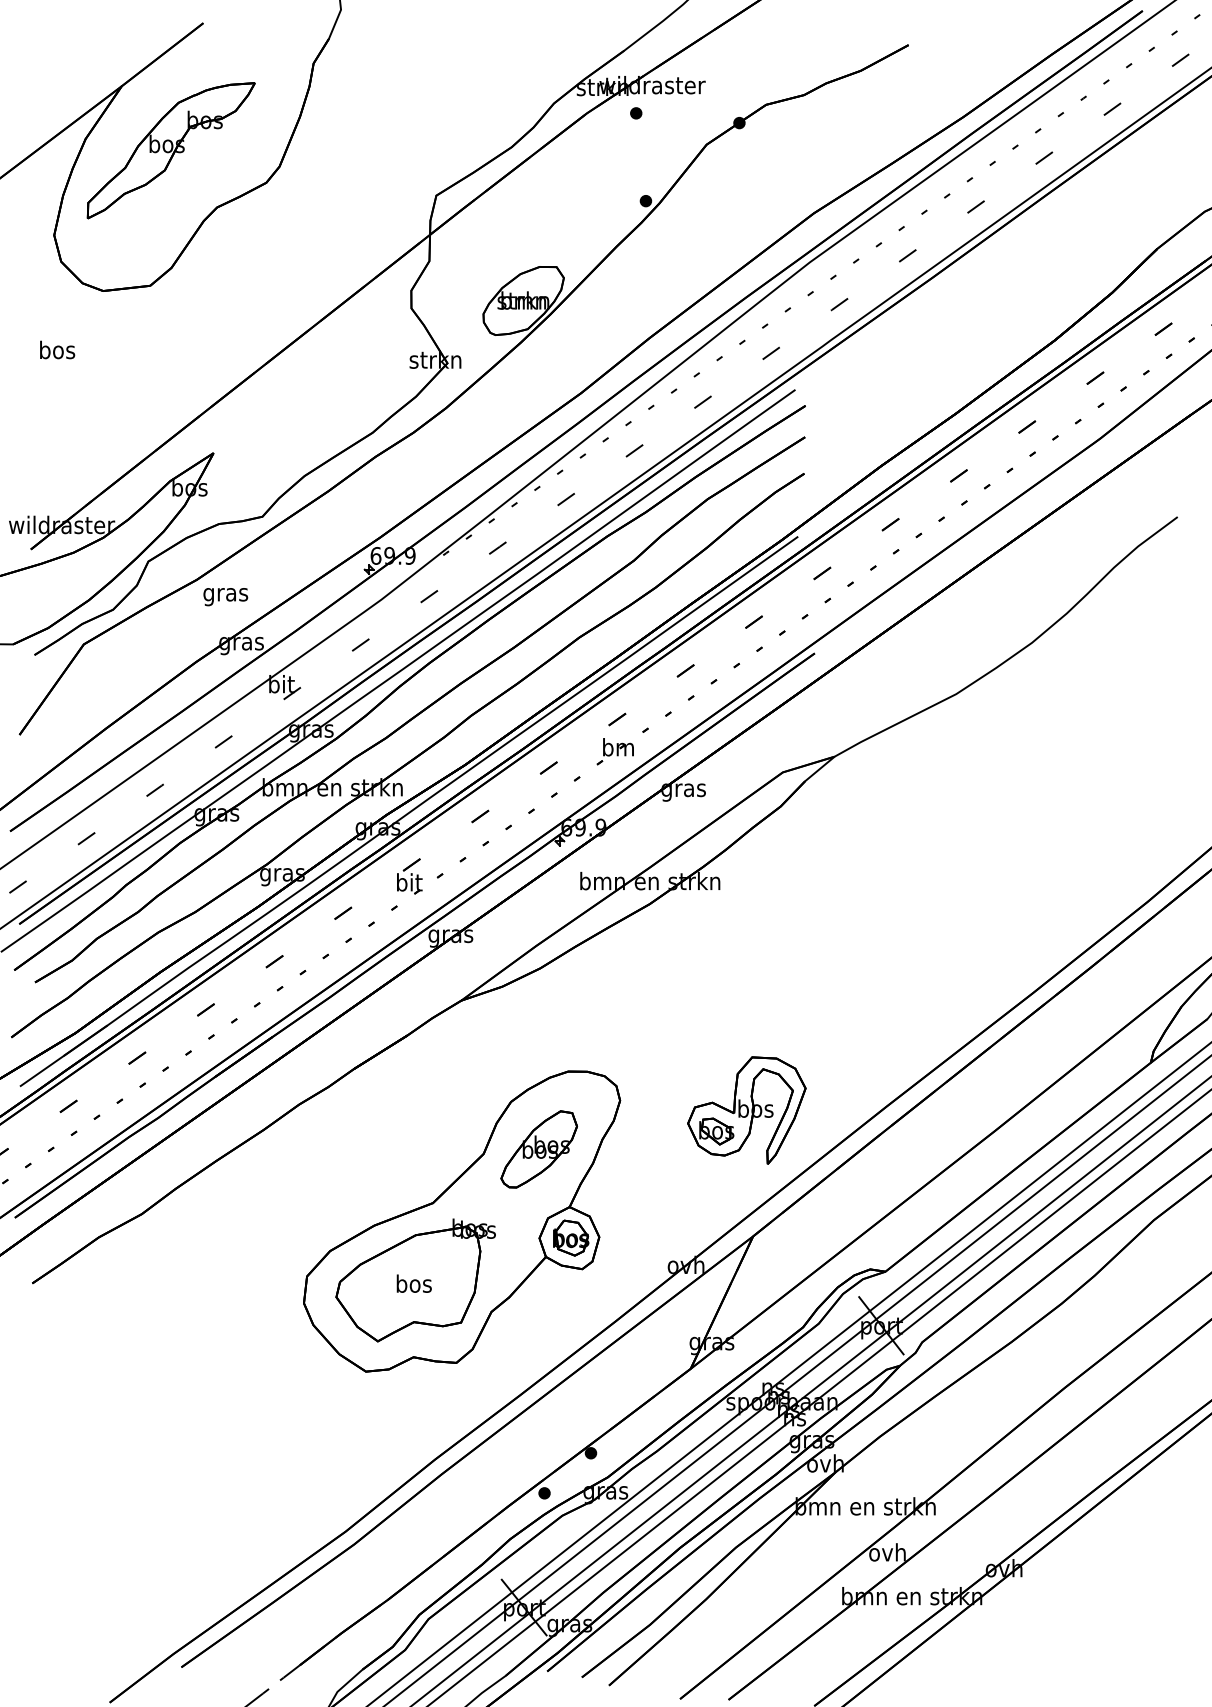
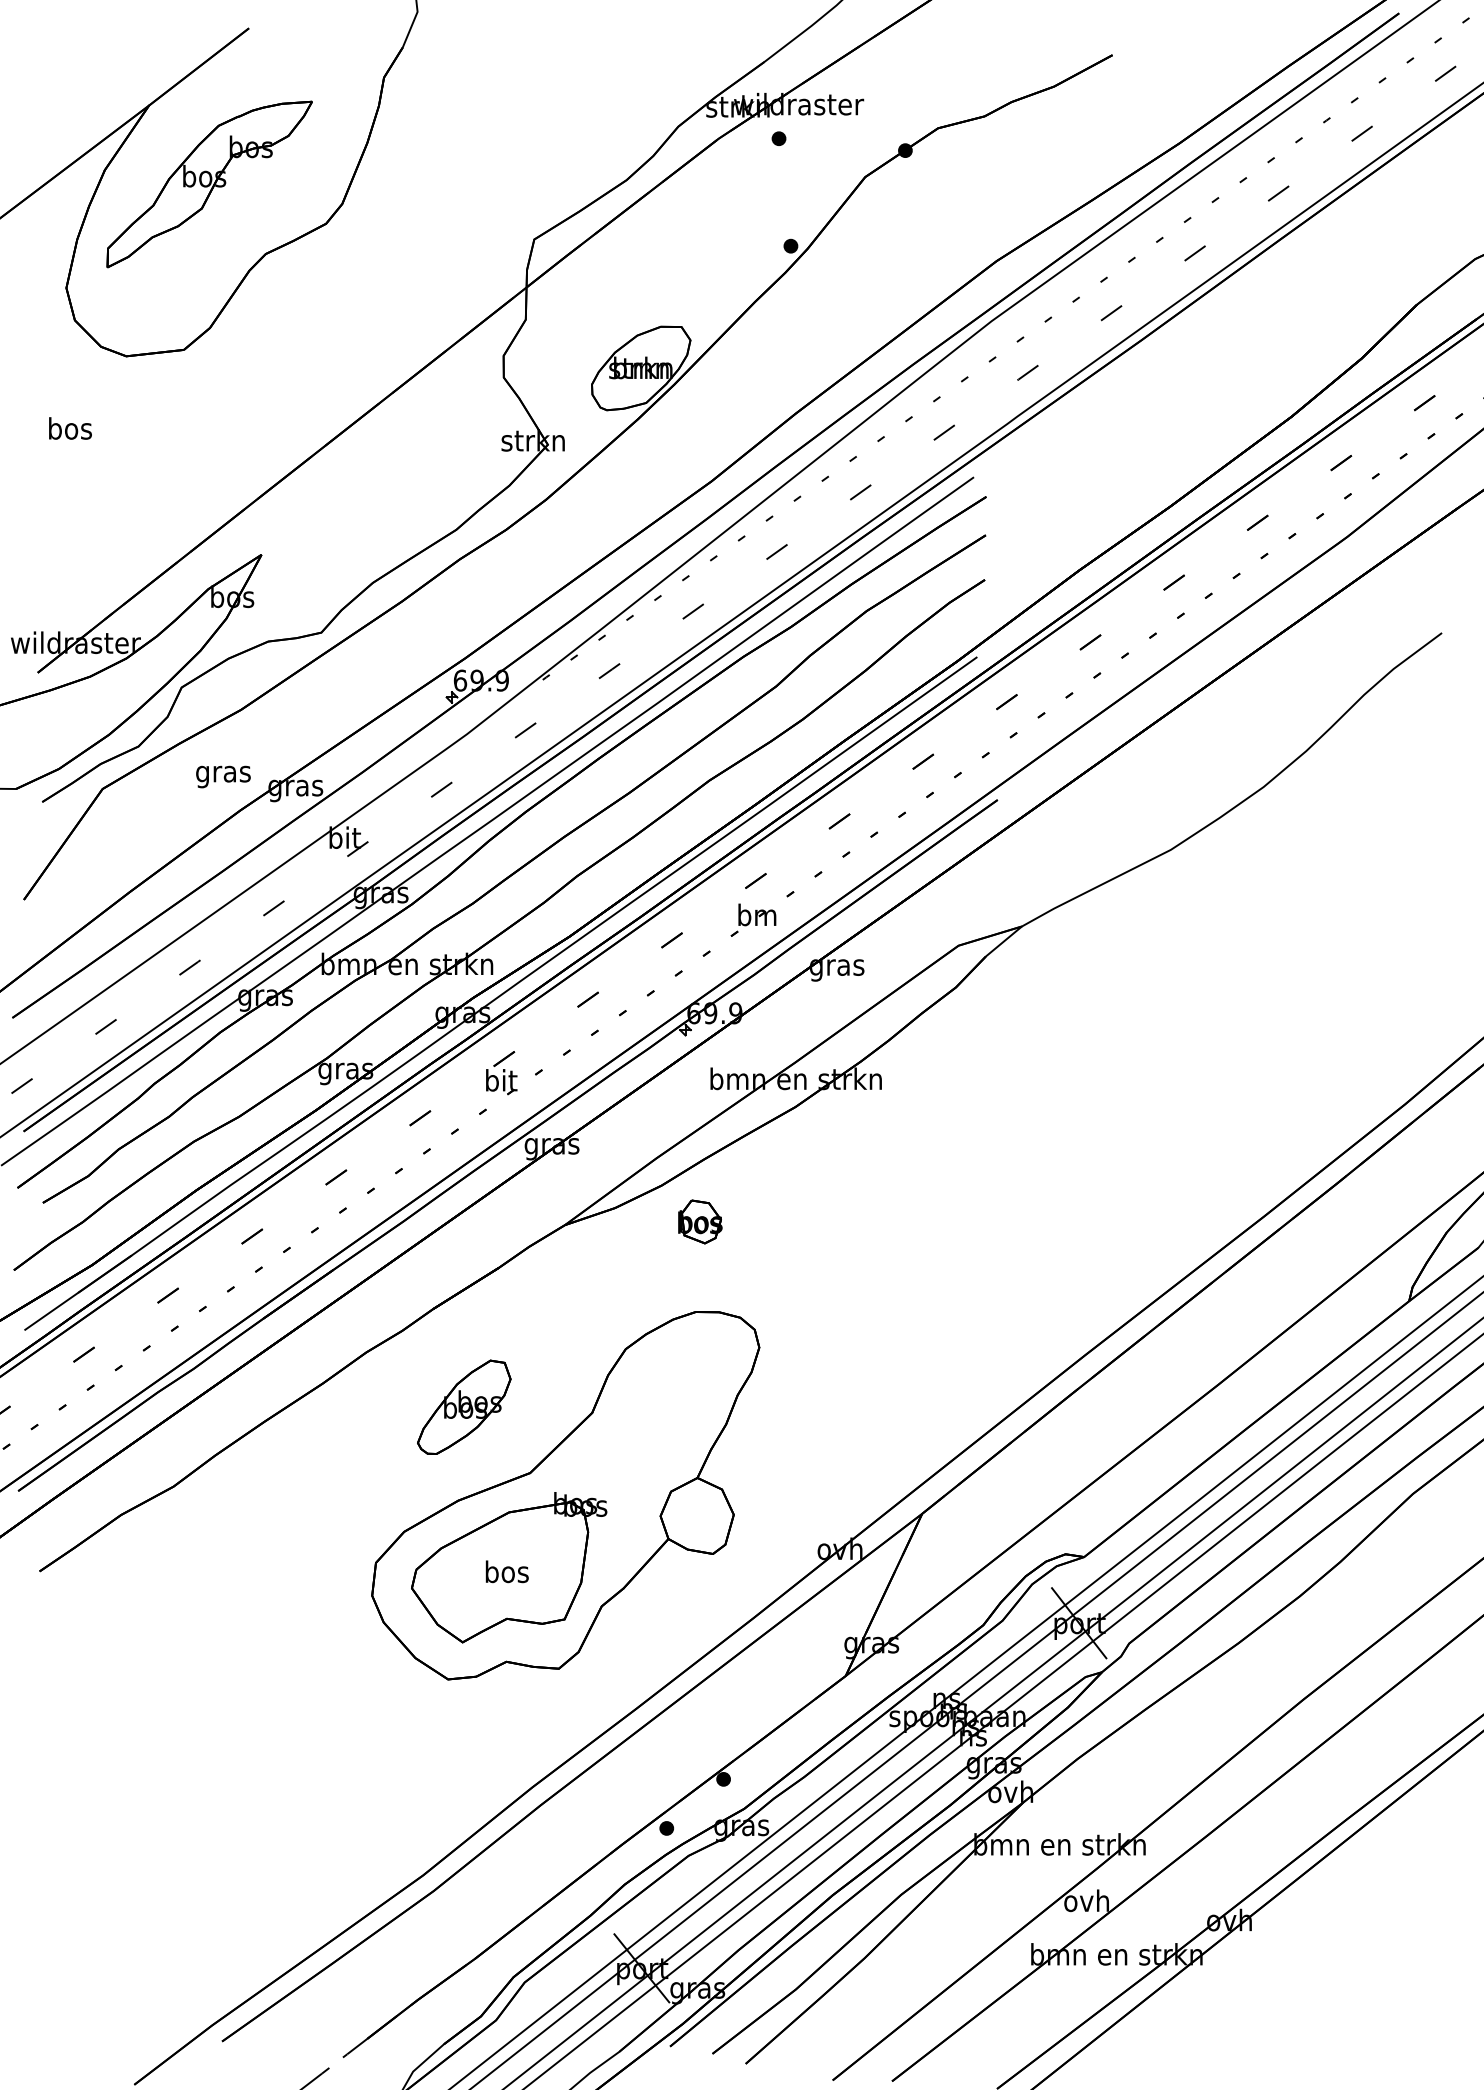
text: (225, 596) -> (223, 776), moved
part: (746, 1110) -> (914, 1359), removed
part: (539, 1148) -> (464, 1406), moved
part: (571, 1237) -> (700, 1221), moved

